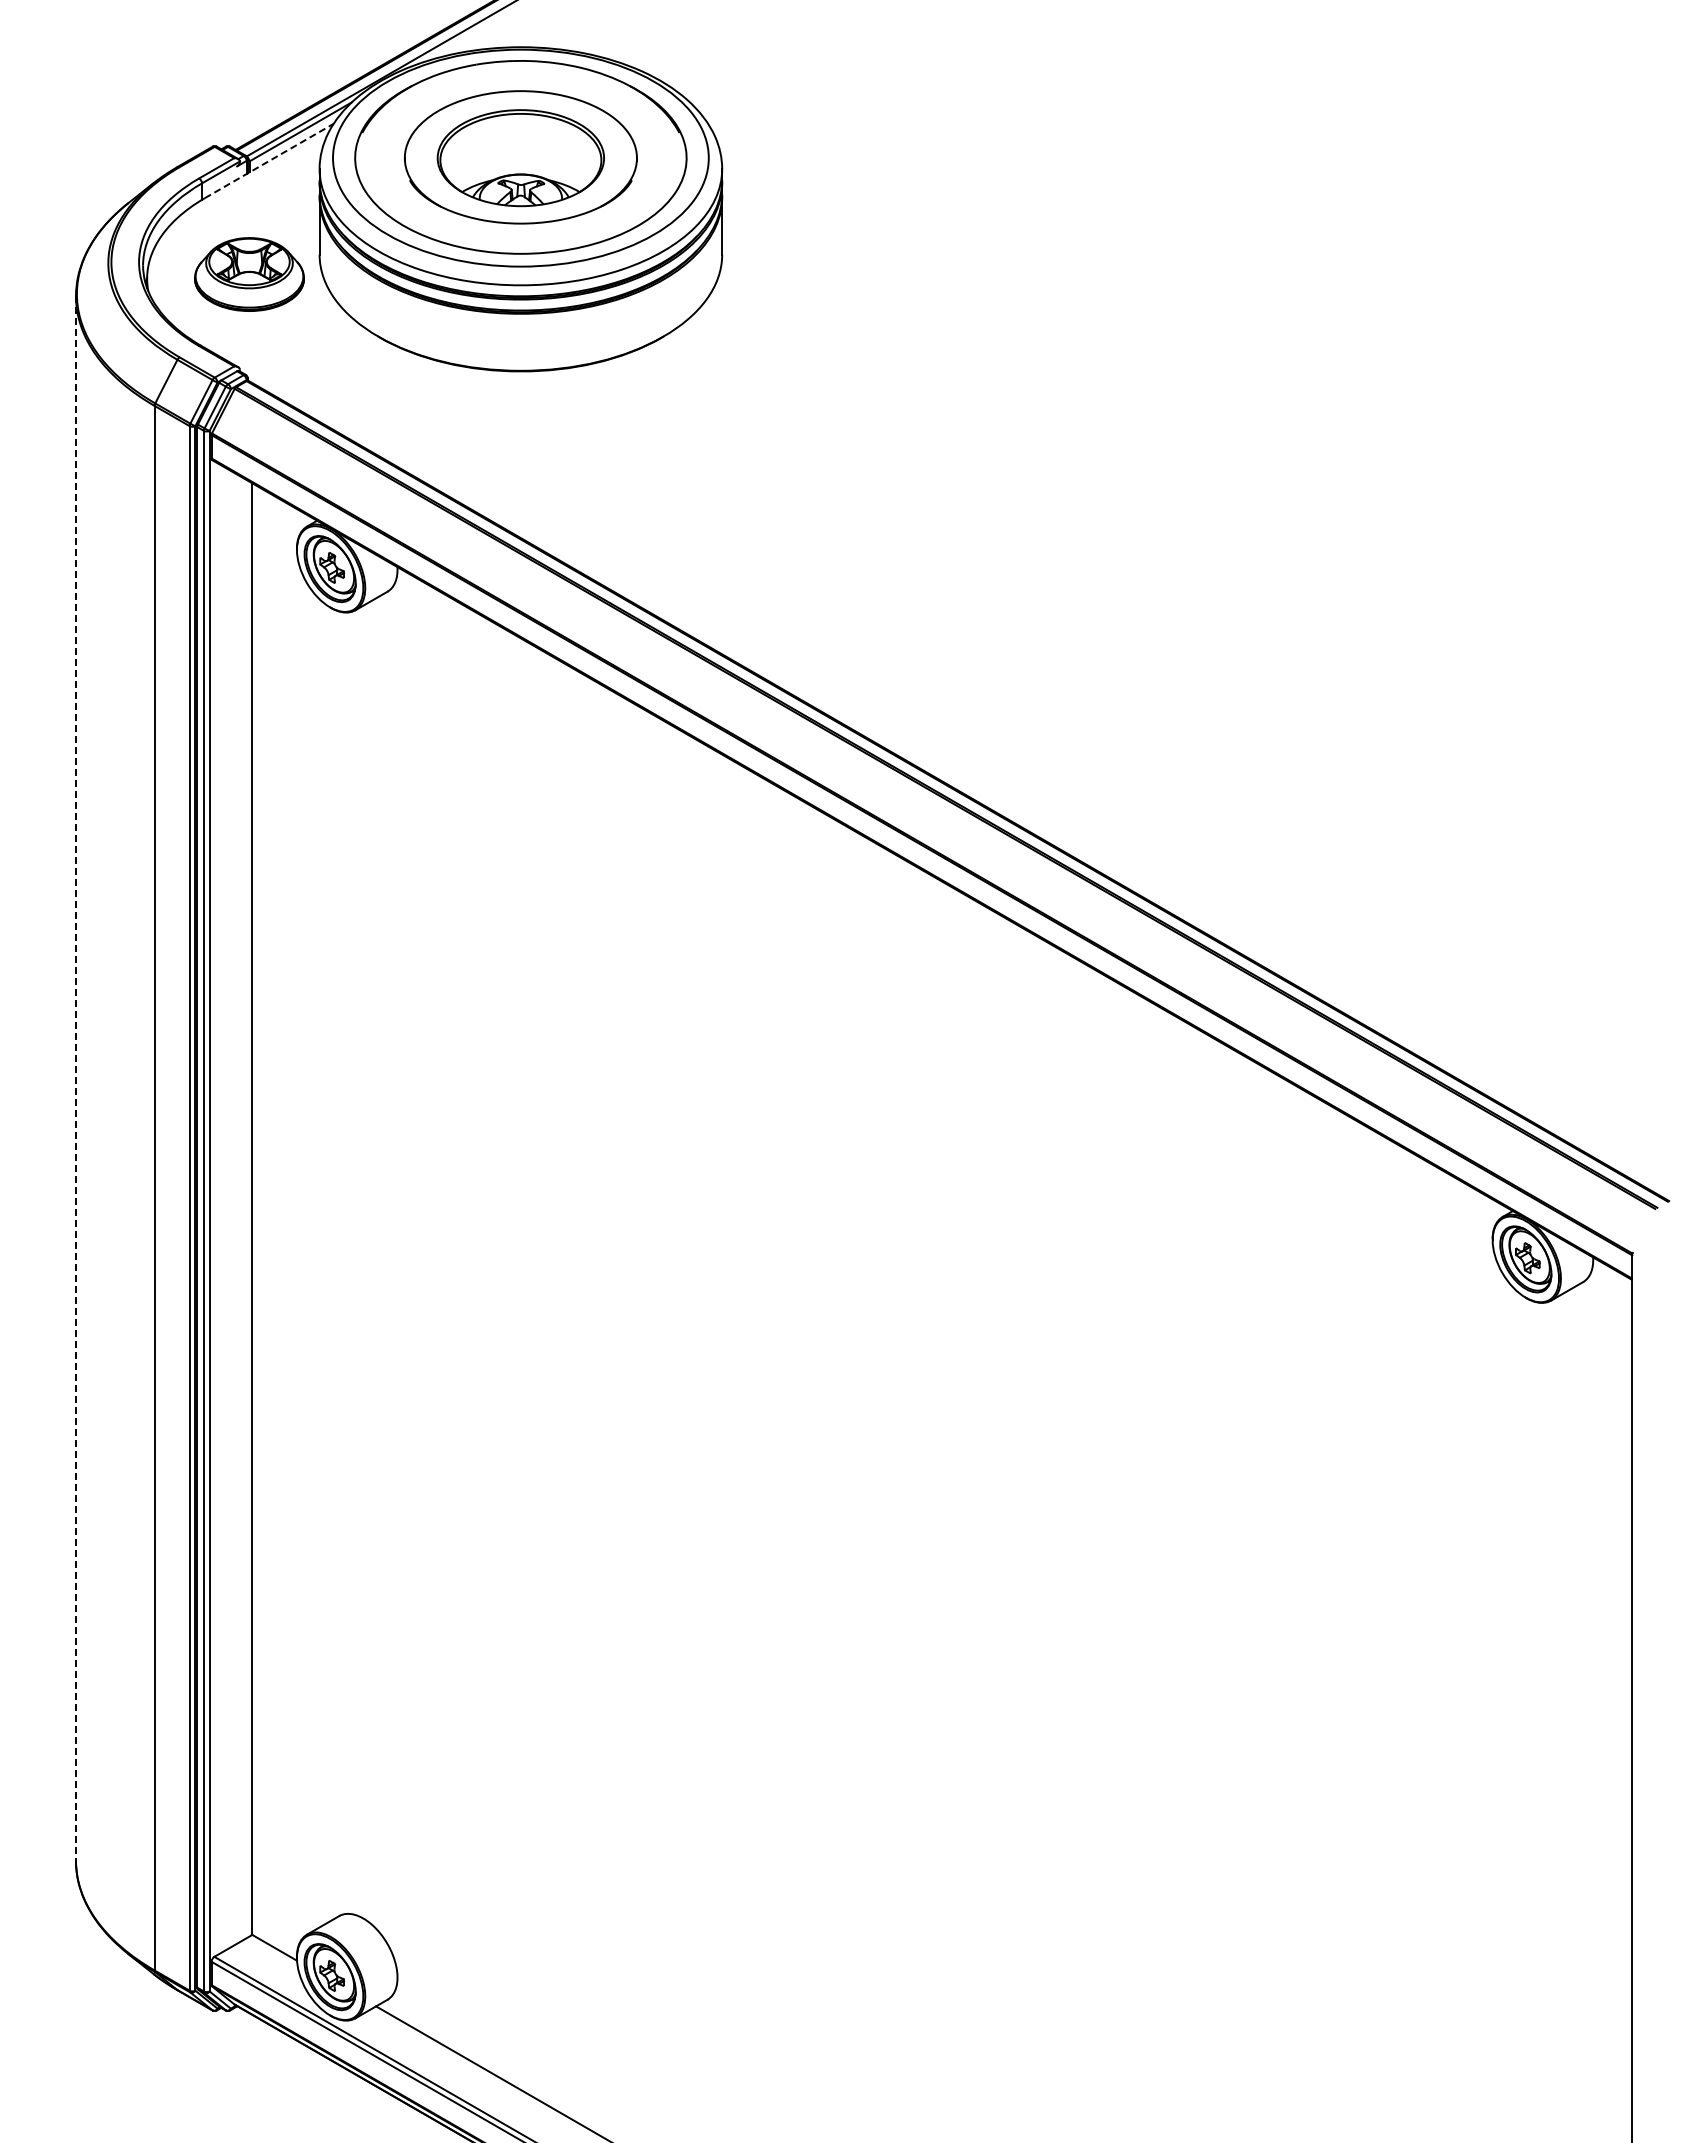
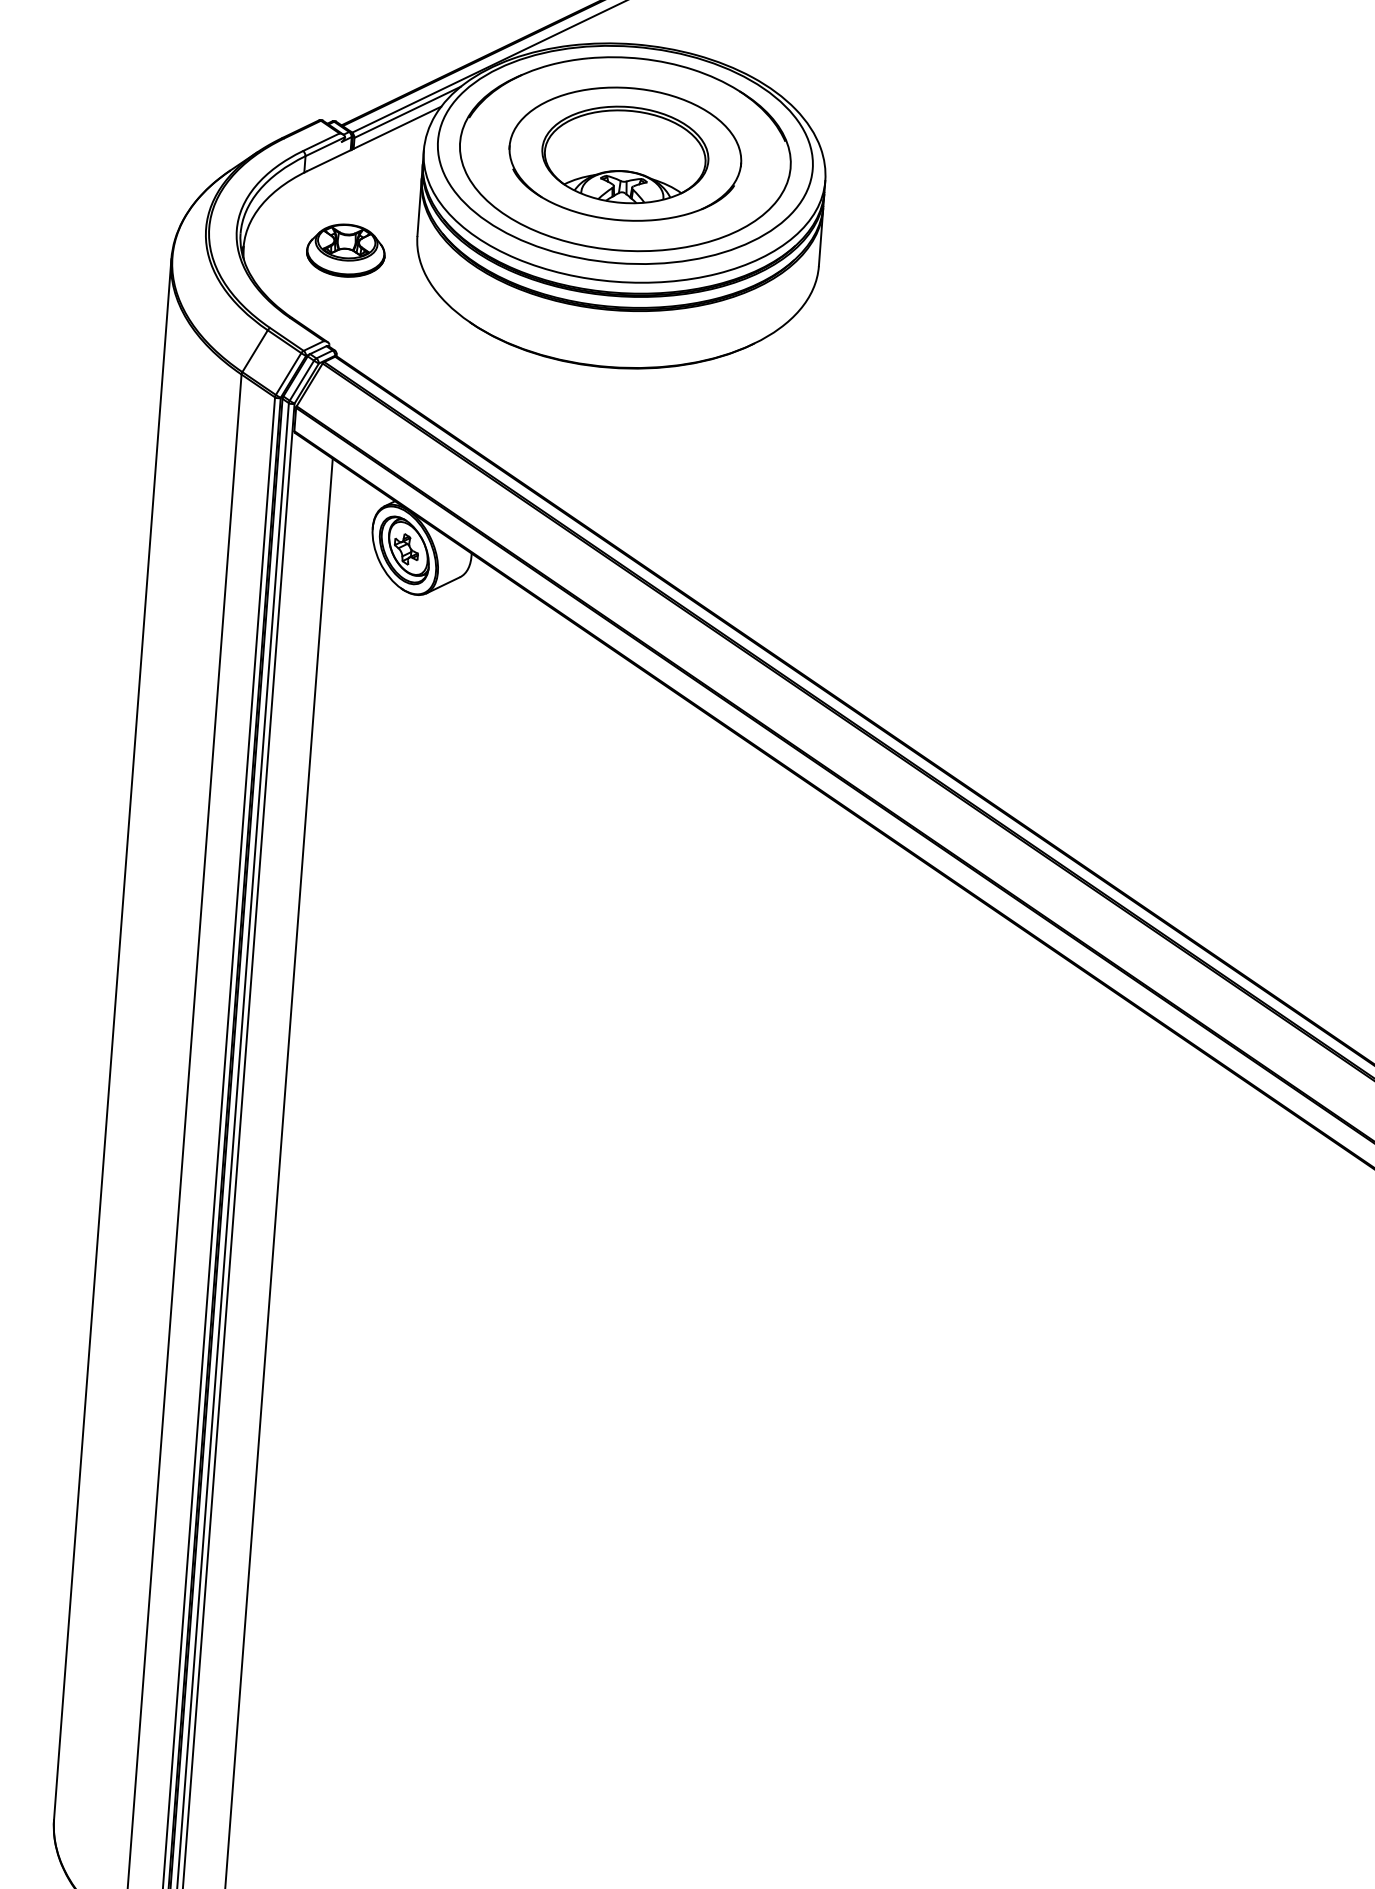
line: (269, 160) -> (374, 138), dashed -> solid
part: (249, 274) -> (346, 250), size x0.71
line: (75, 1079) -> (112, 1040), dashed -> solid

